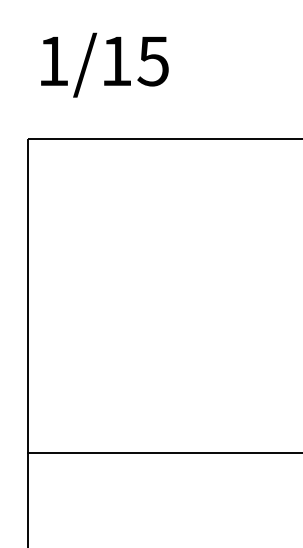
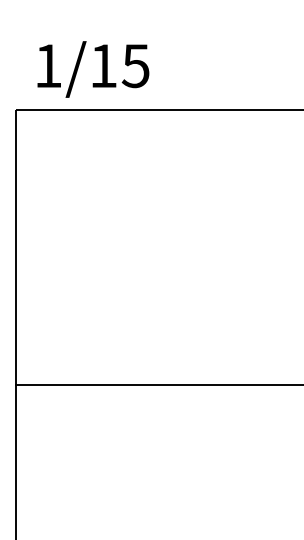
text: (104, 65) -> (93, 69), moved

